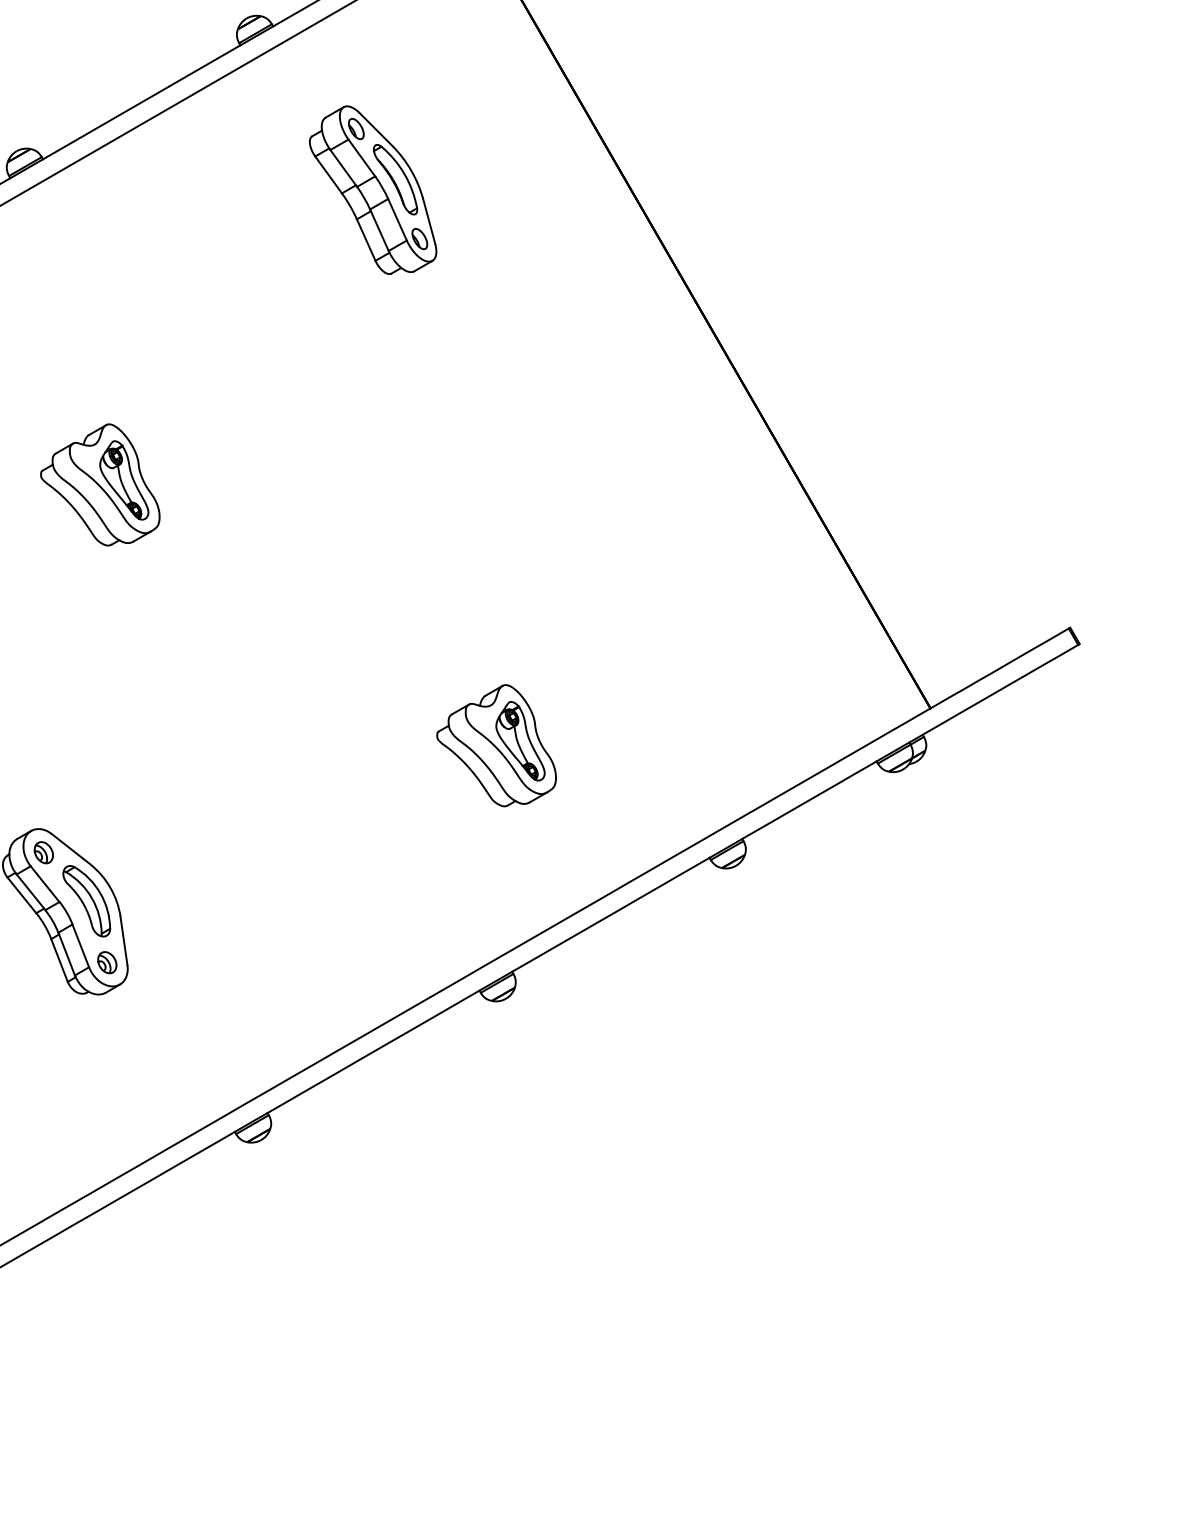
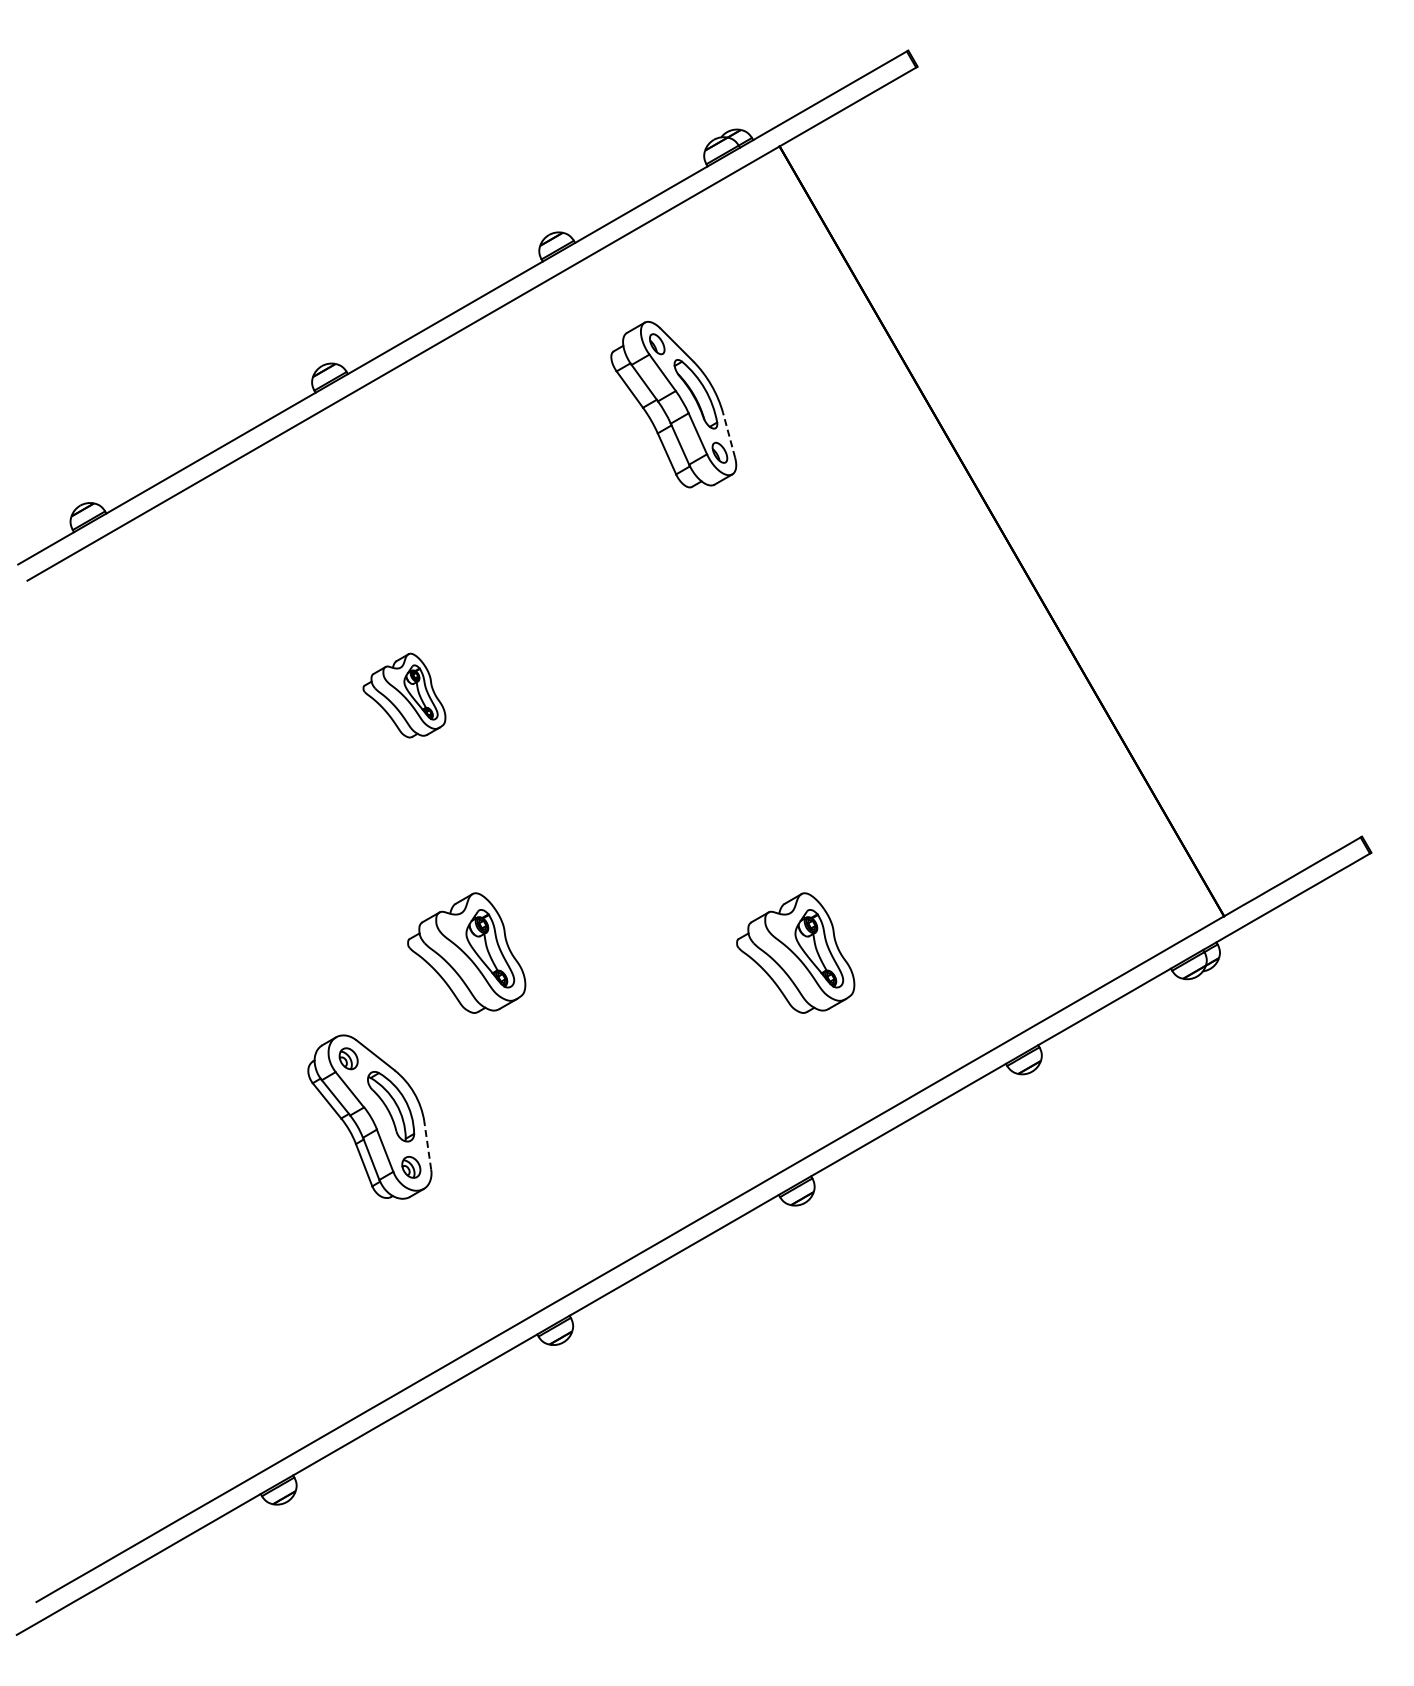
line: (429, 220) -> (729, 434), solid -> dashed
part: (100, 484) -> (404, 695), size x0.7
part: (163, 745) -> (466, 952), added
line: (123, 940) -> (427, 1145), solid -> dashed

